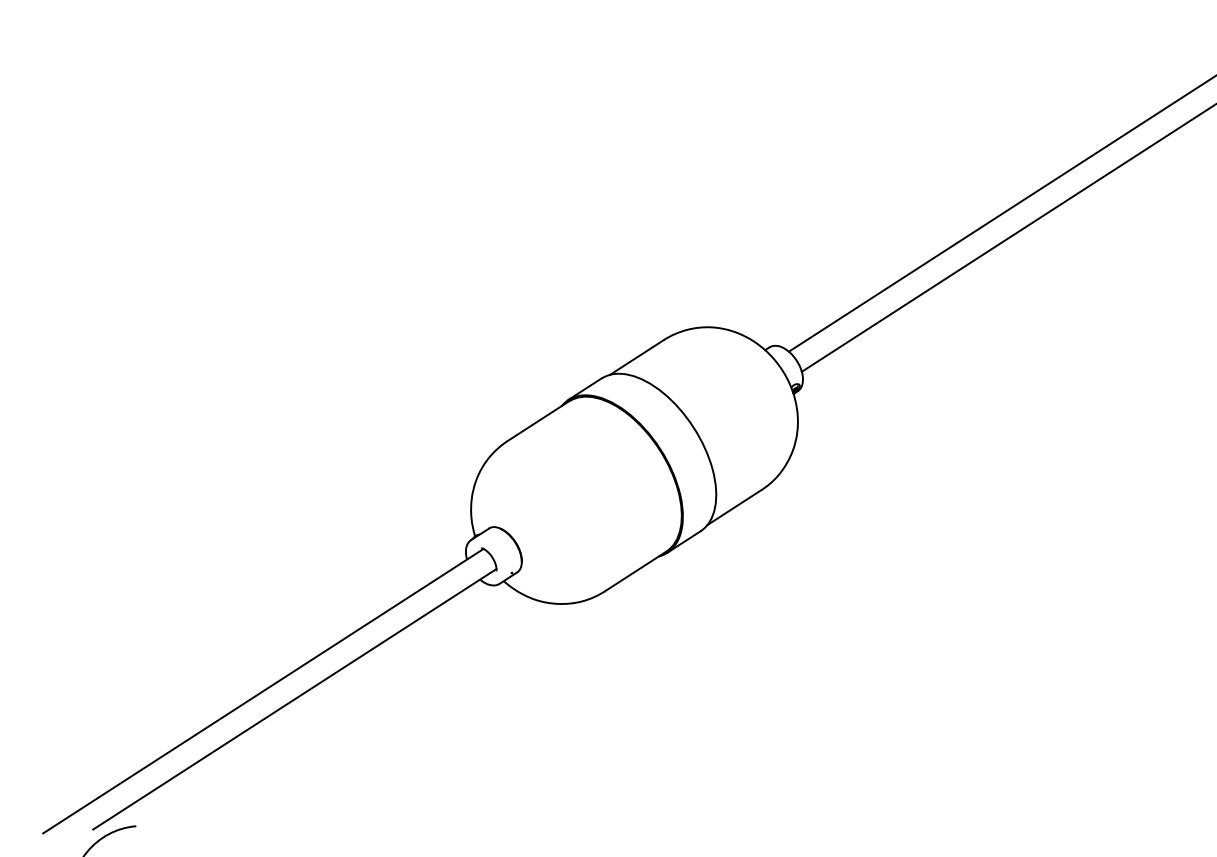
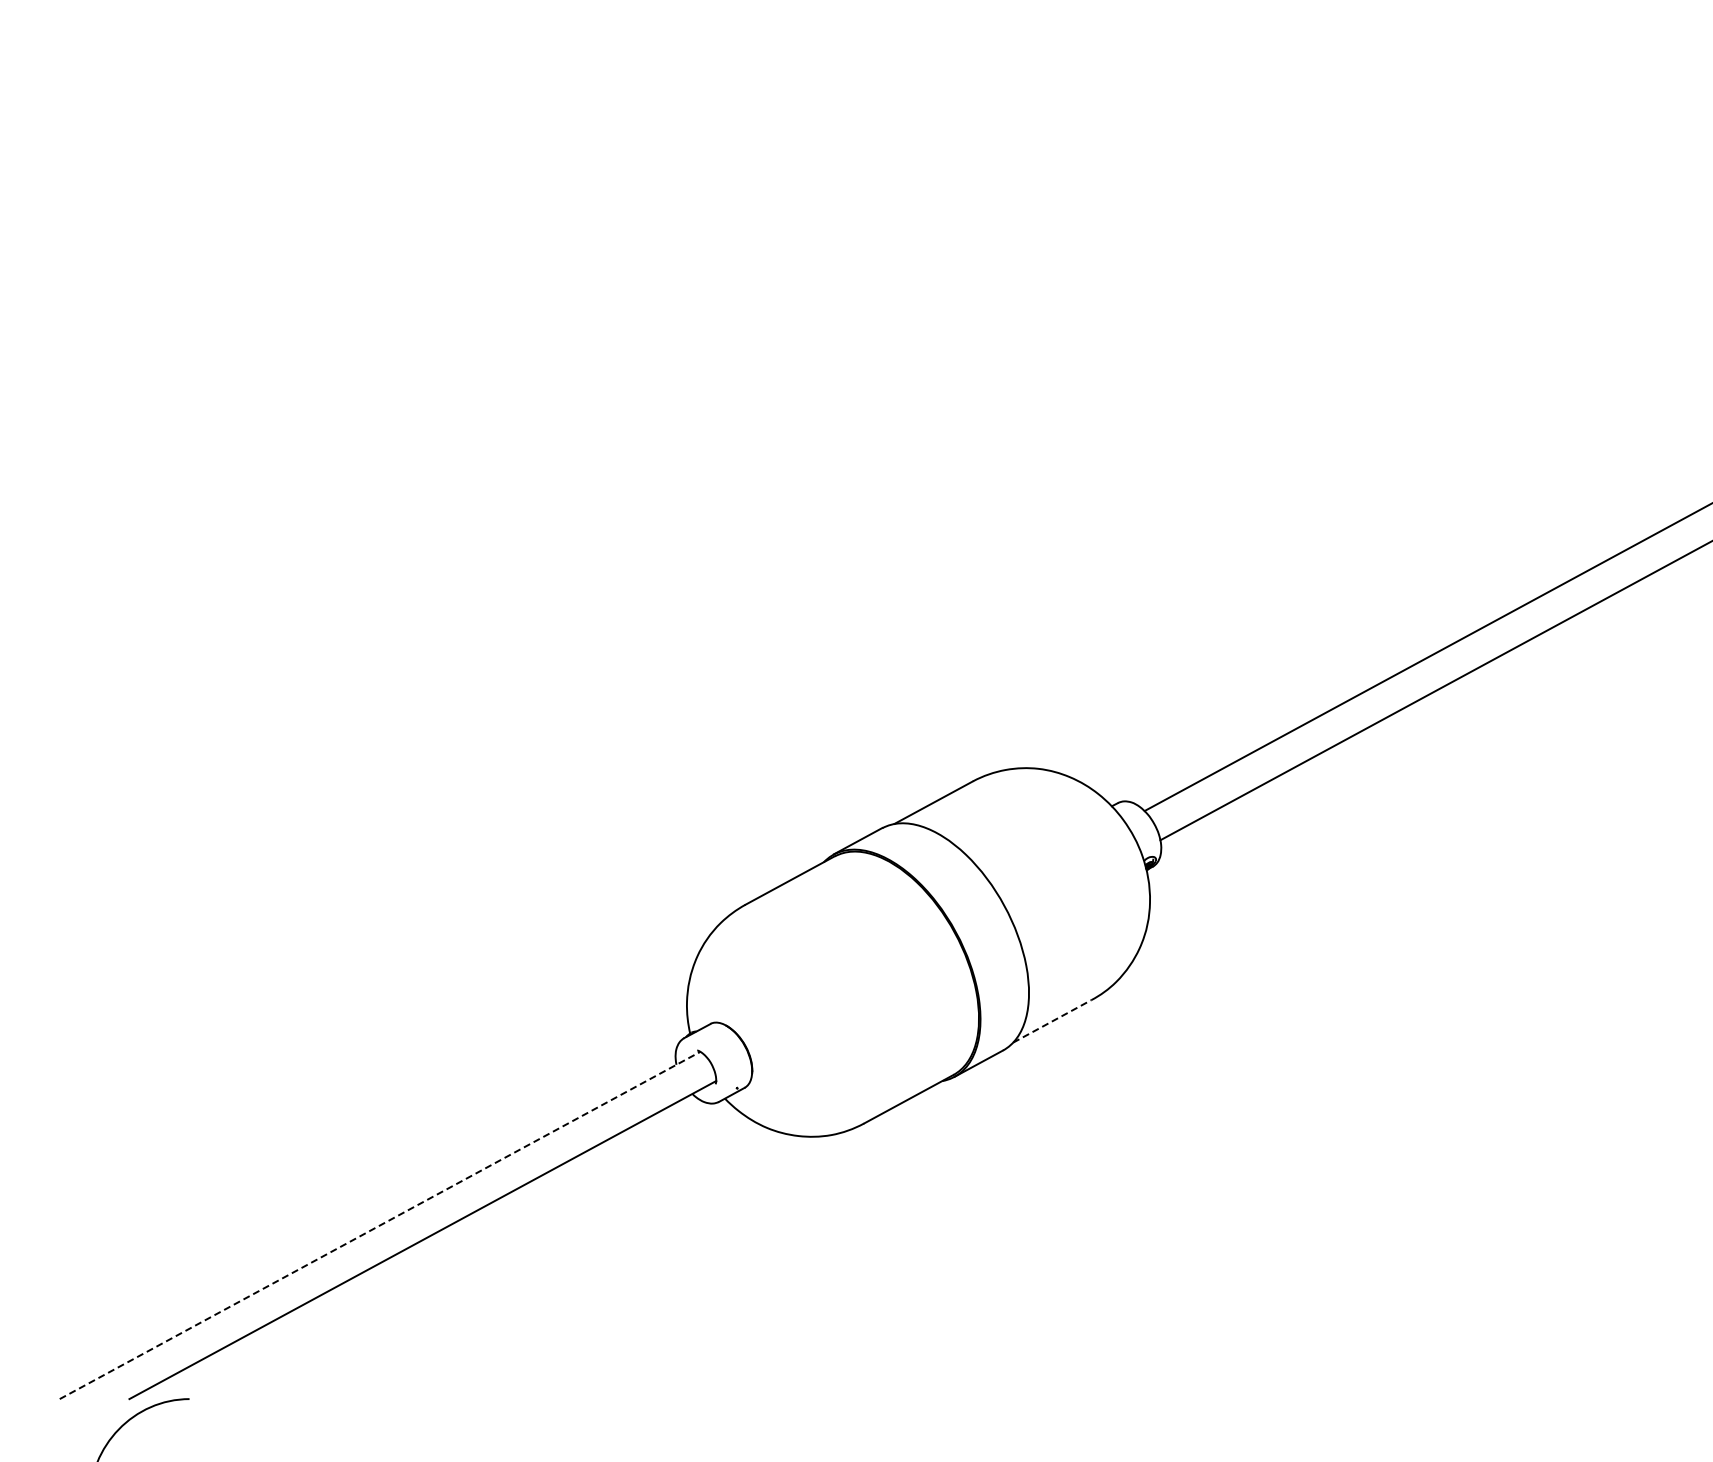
line: (734, 507) -> (1052, 1021), solid -> dashed
line: (263, 691) -> (380, 1225), solid -> dashed

